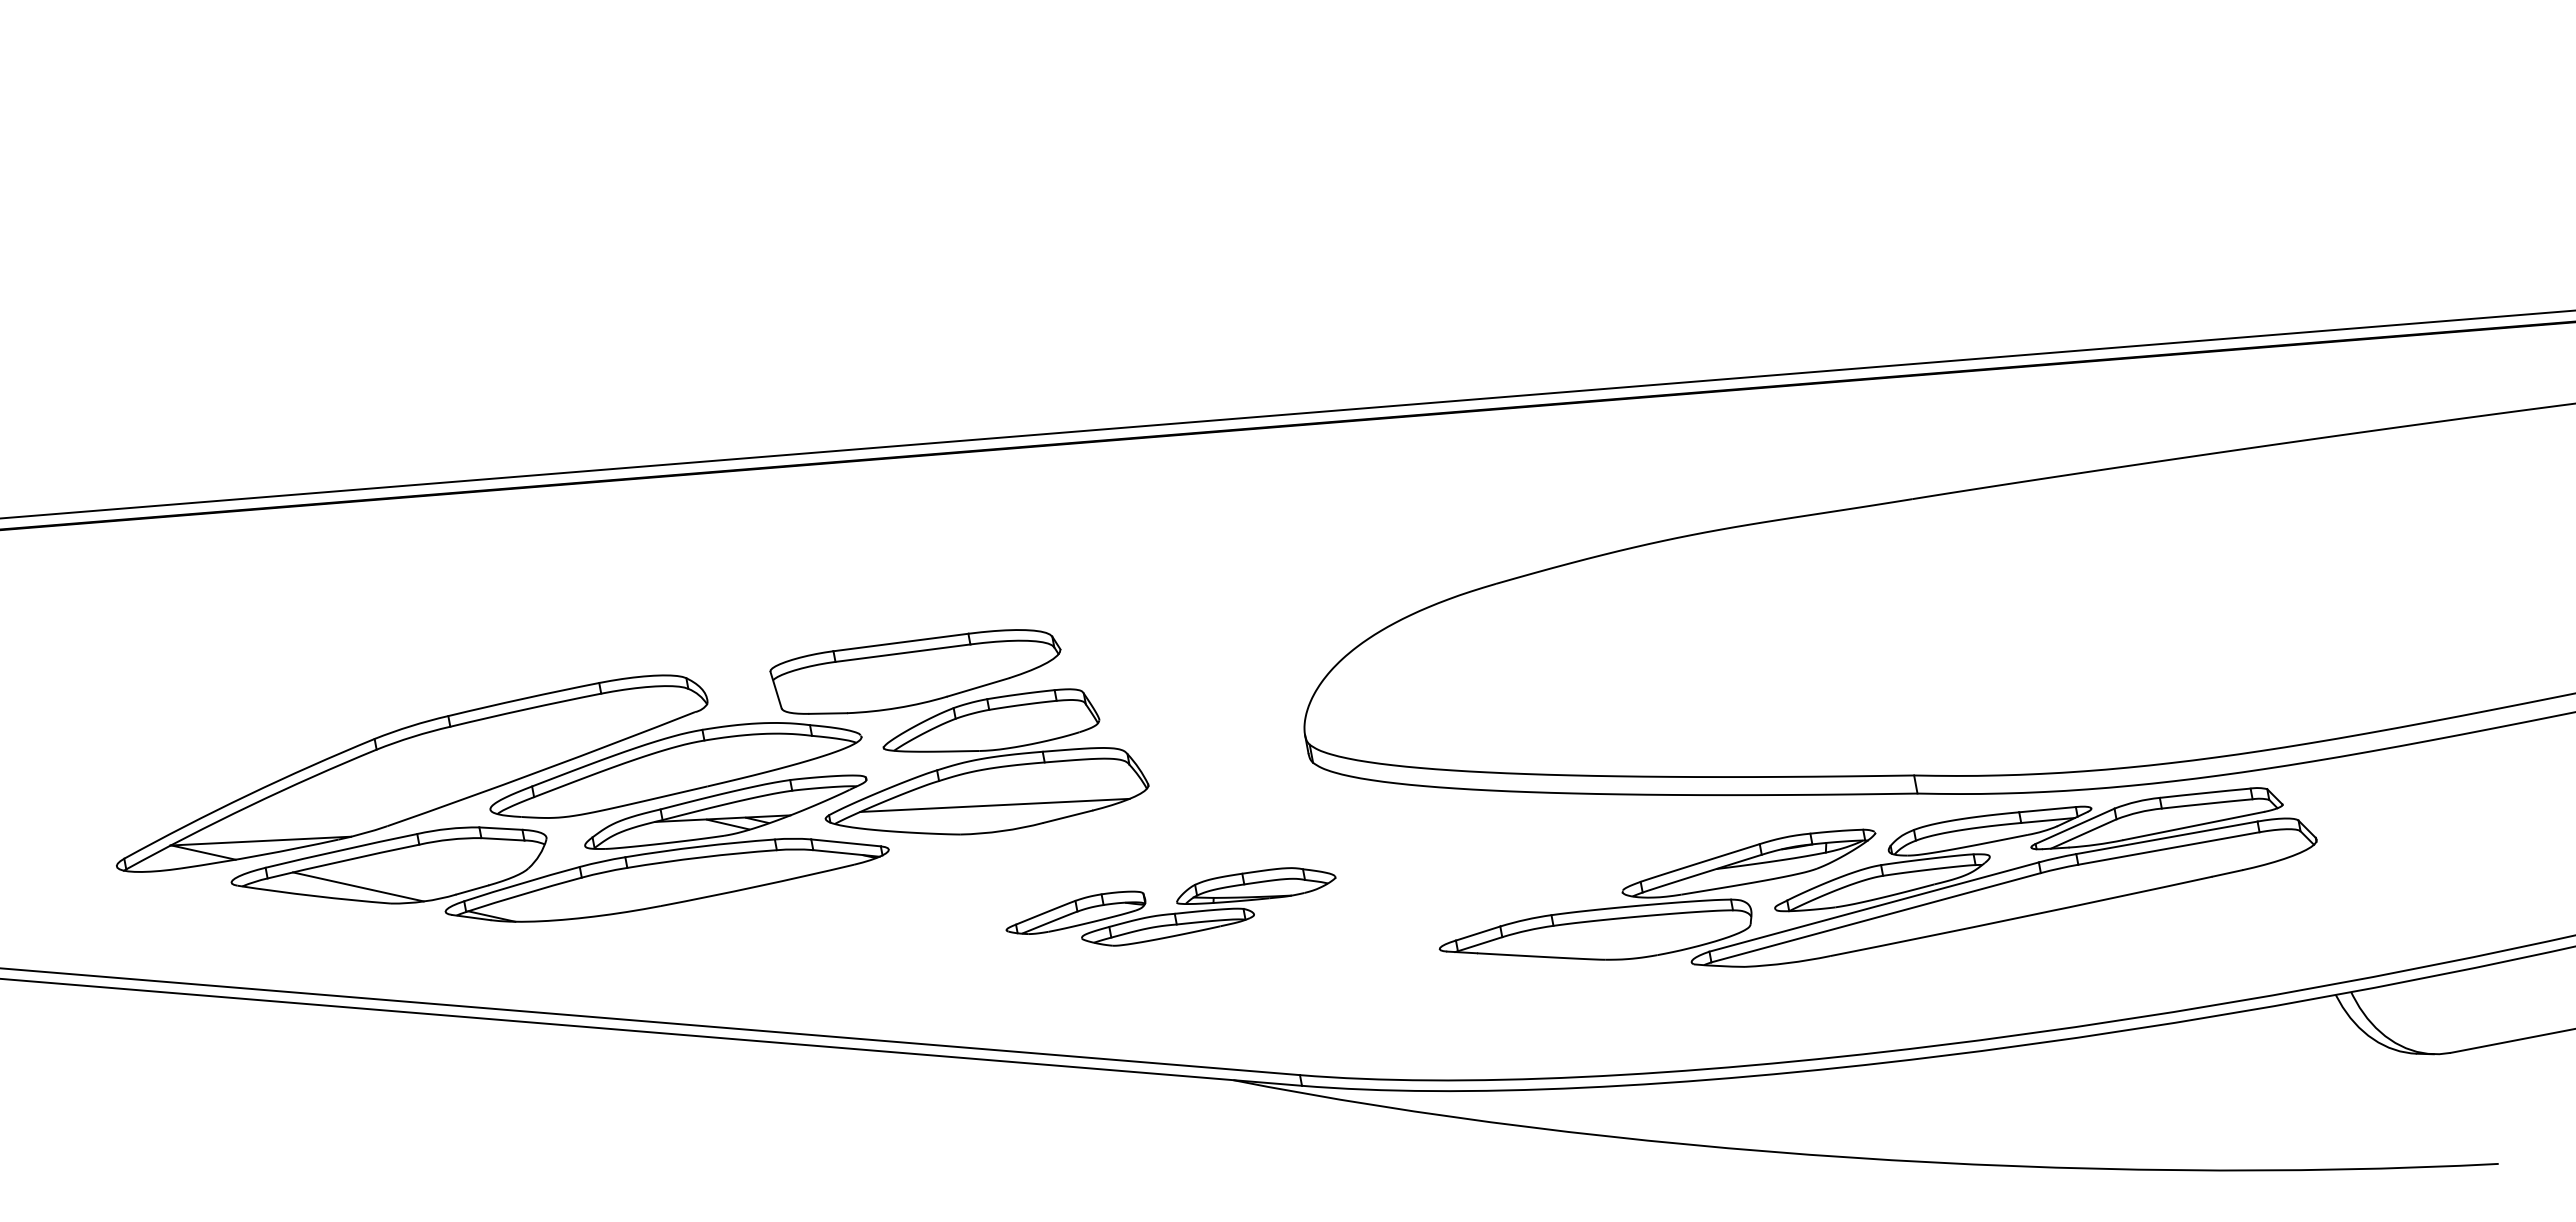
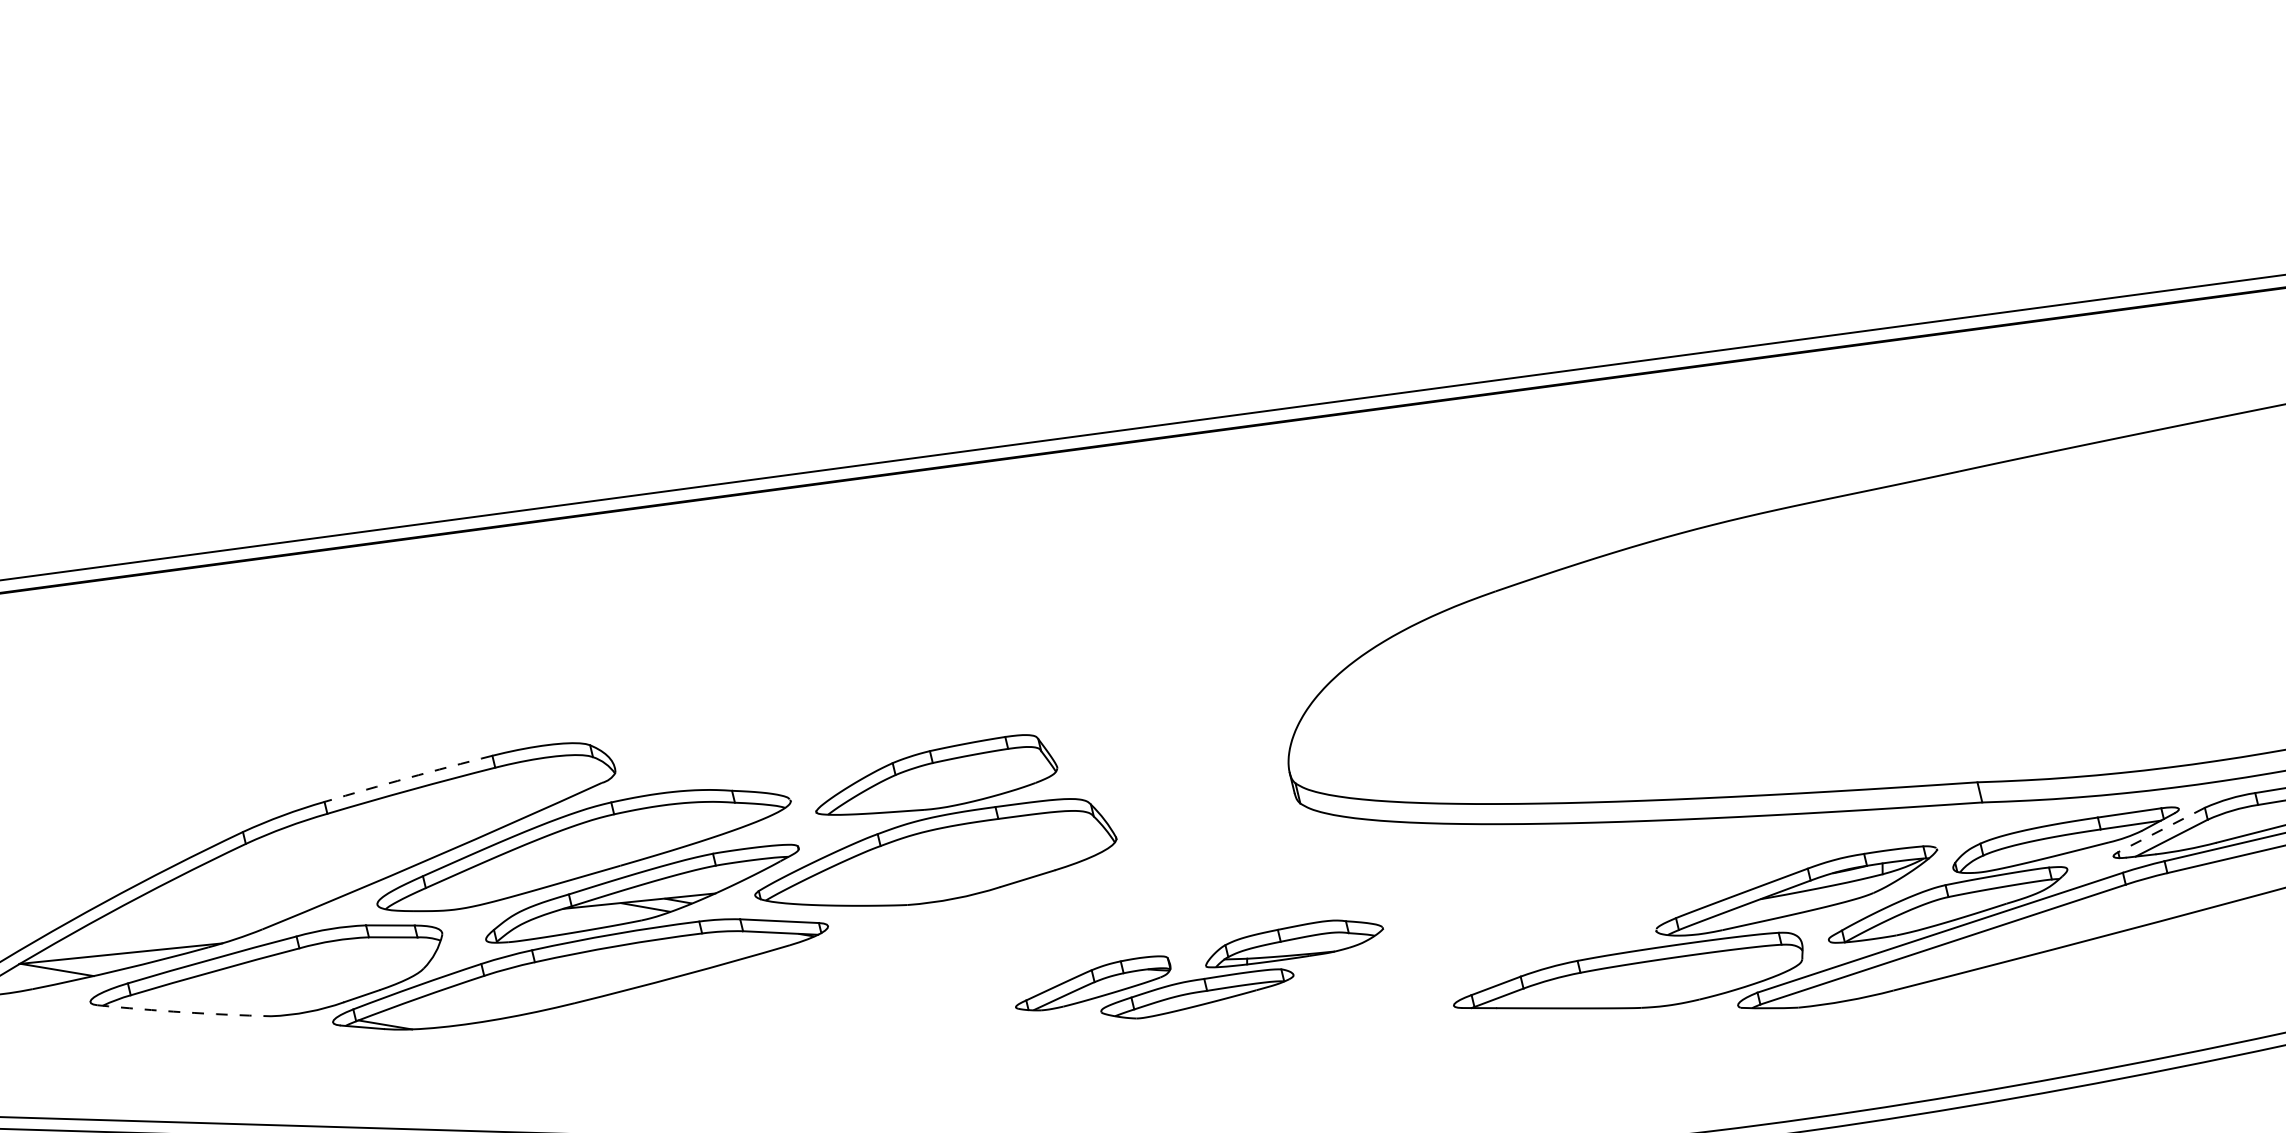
part: (915, 671) -> (847, 724), removed
arc: (523, 698) -> (408, 777), solid -> dashed
line: (994, 804) -> (944, 869), removed
line: (2074, 826) -> (2160, 830), solid -> dashed
line: (358, 886) -> (233, 998), removed
arc: (314, 896) -> (184, 1012), solid -> dashed
part: (1176, 903) -> (1205, 967), moved

